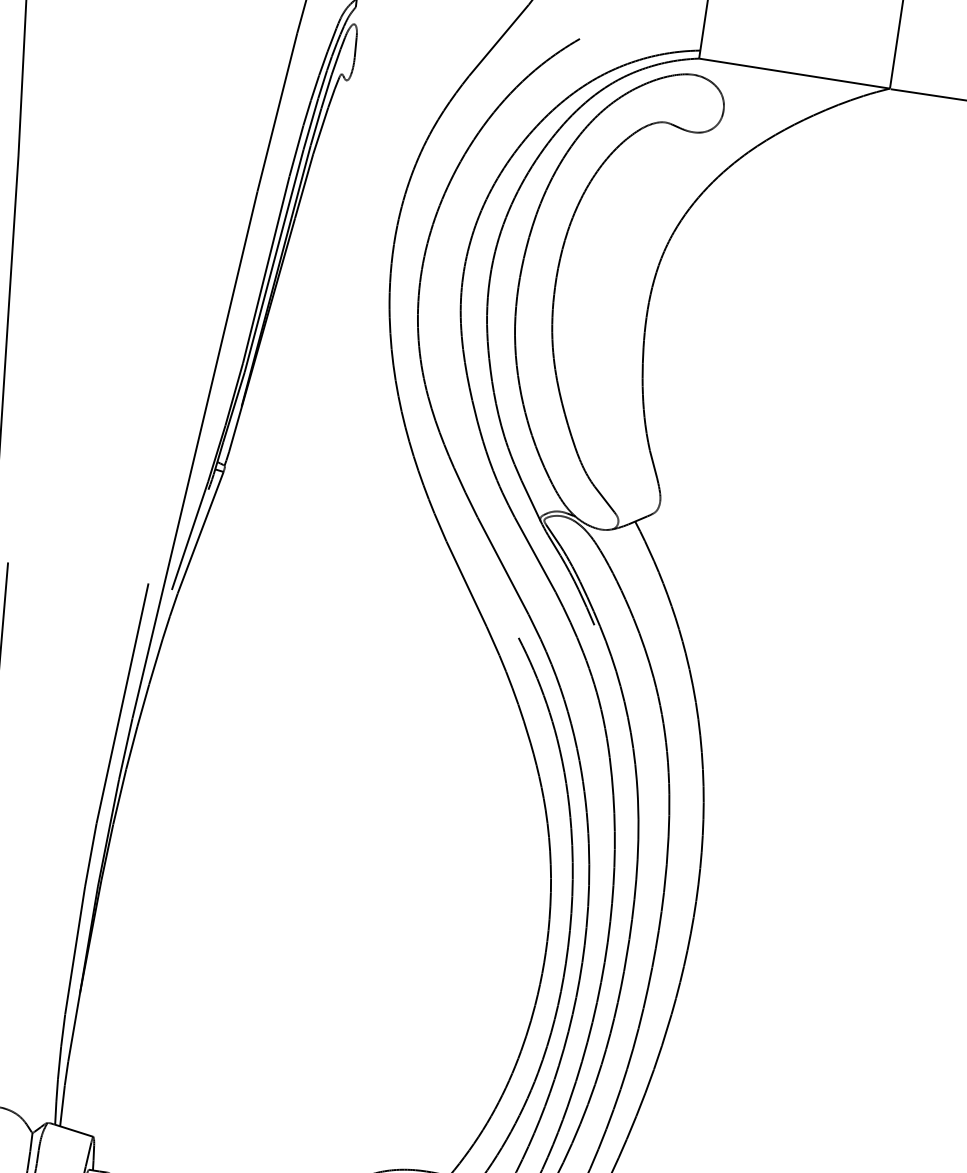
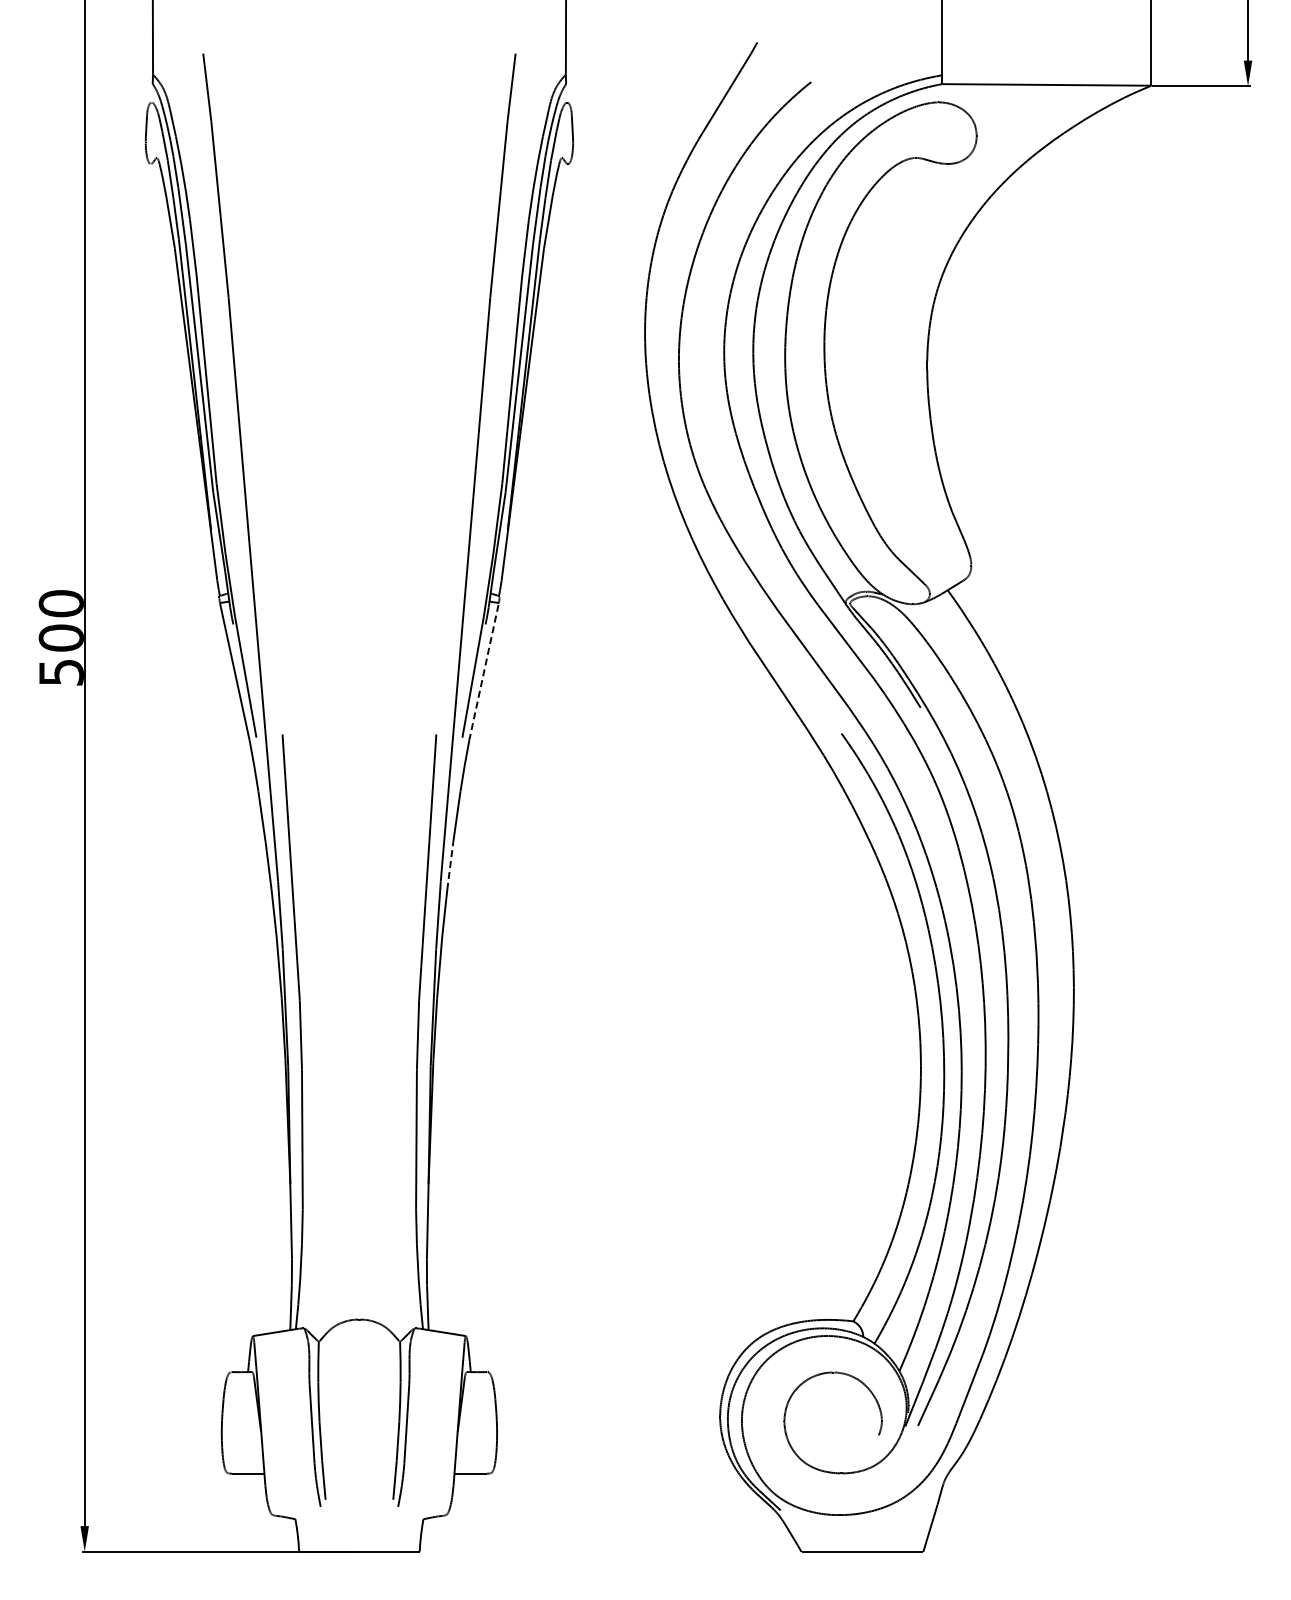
line: (201, 532) -> (484, 671), solid -> dashed
line: (143, 705) -> (450, 866), solid -> dashed

